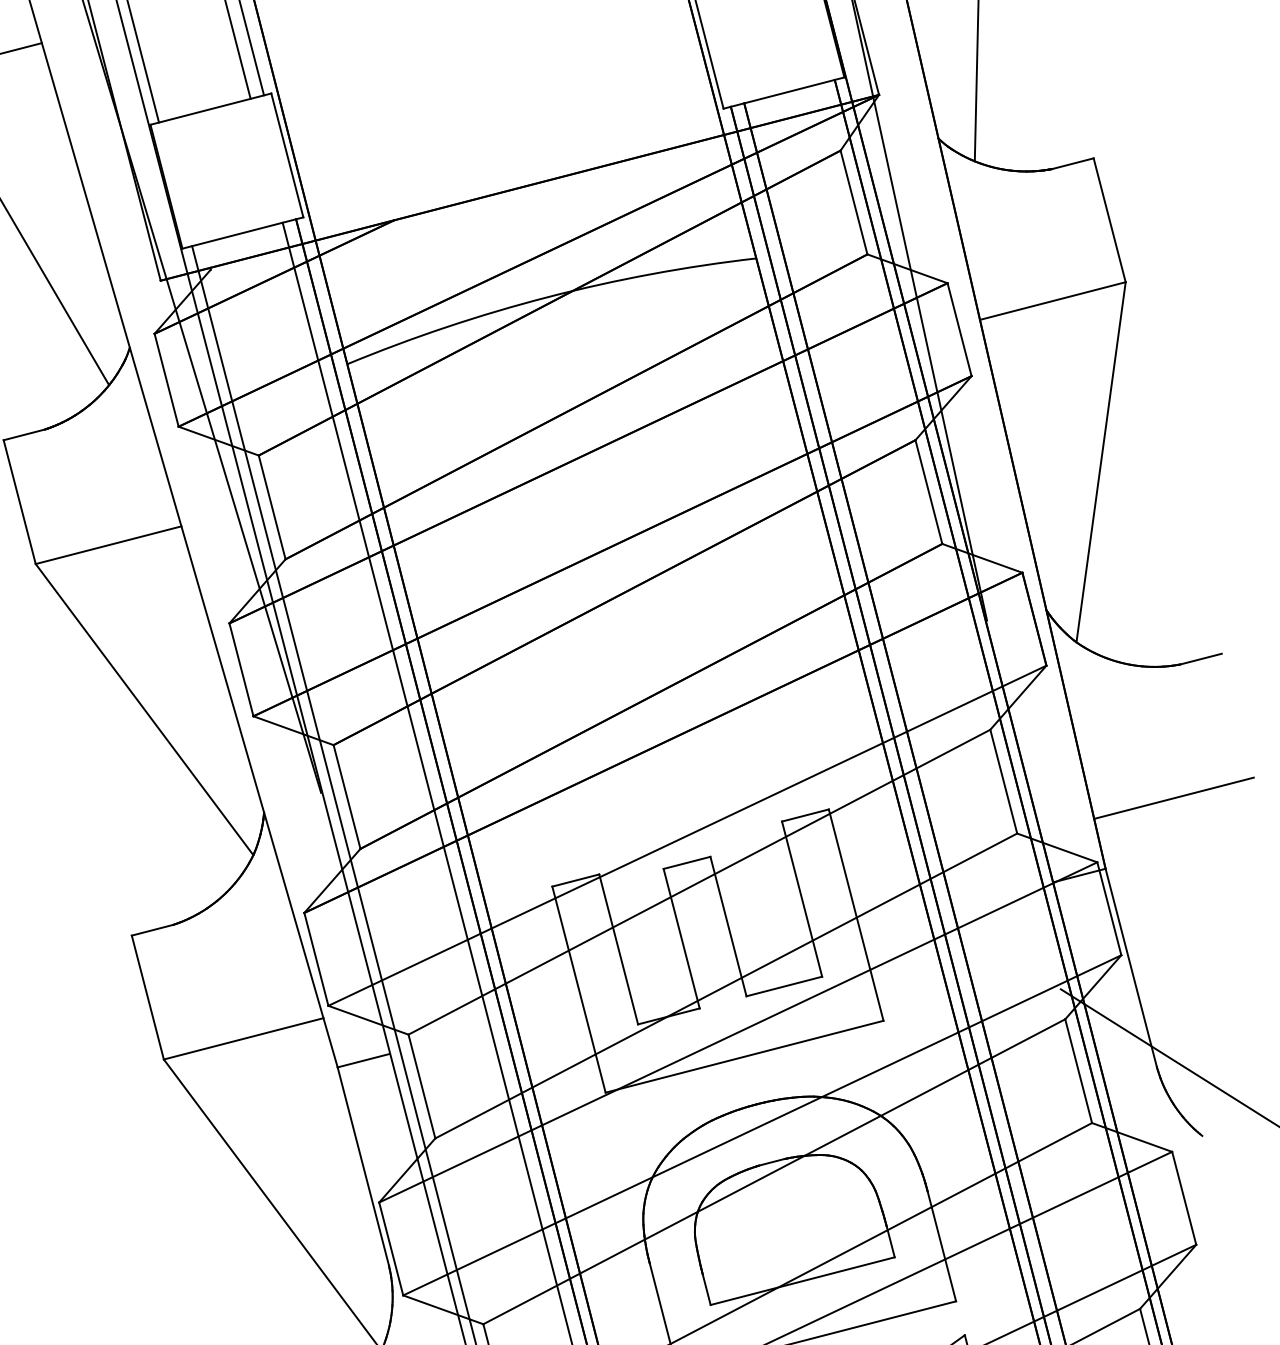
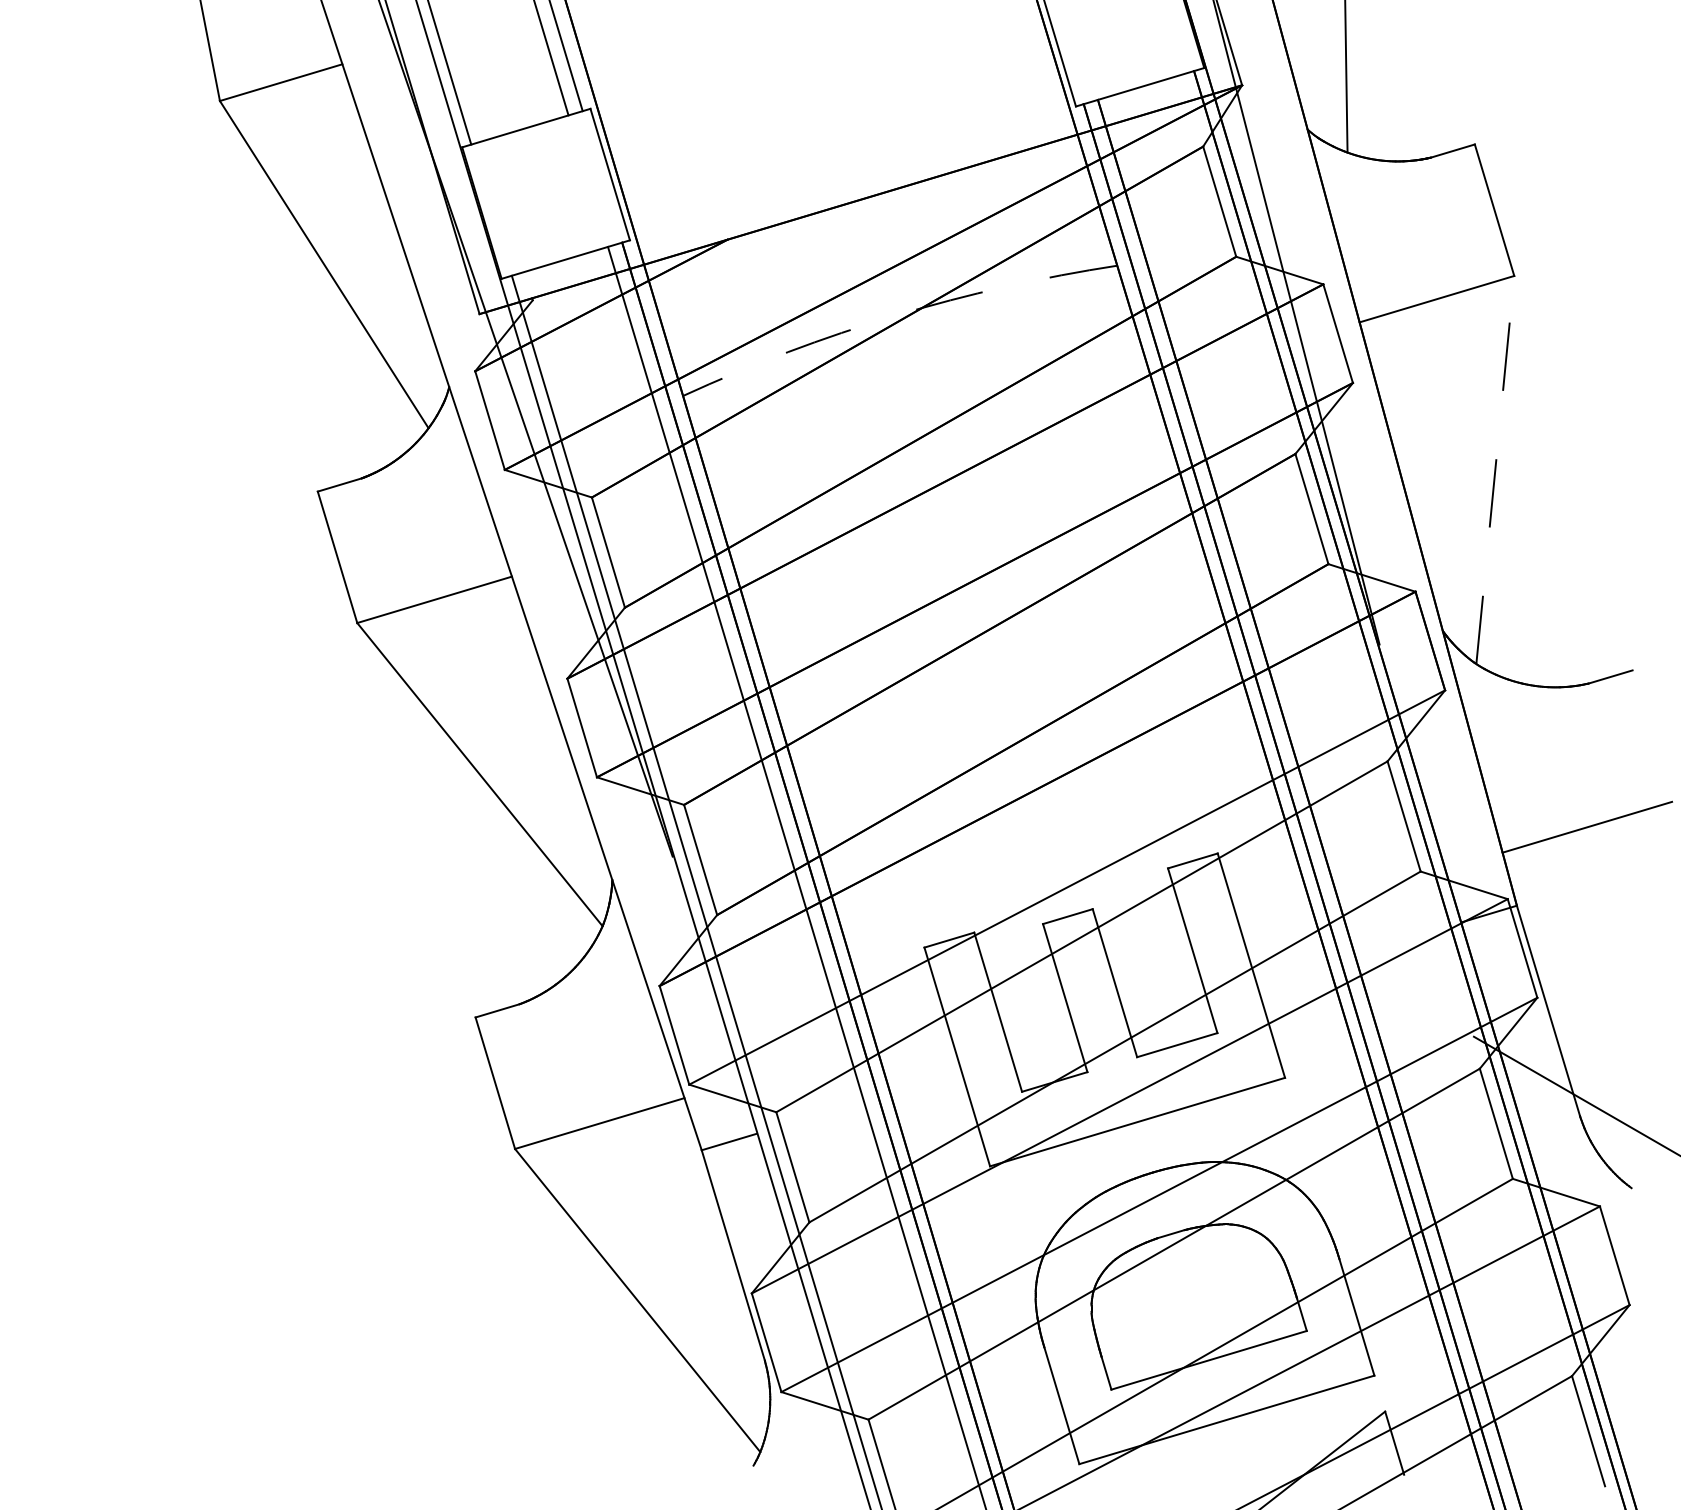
arc: (548, 296) -> (895, 315), solid -> dashed
line: (1101, 462) -> (1495, 470), solid -> dashed

